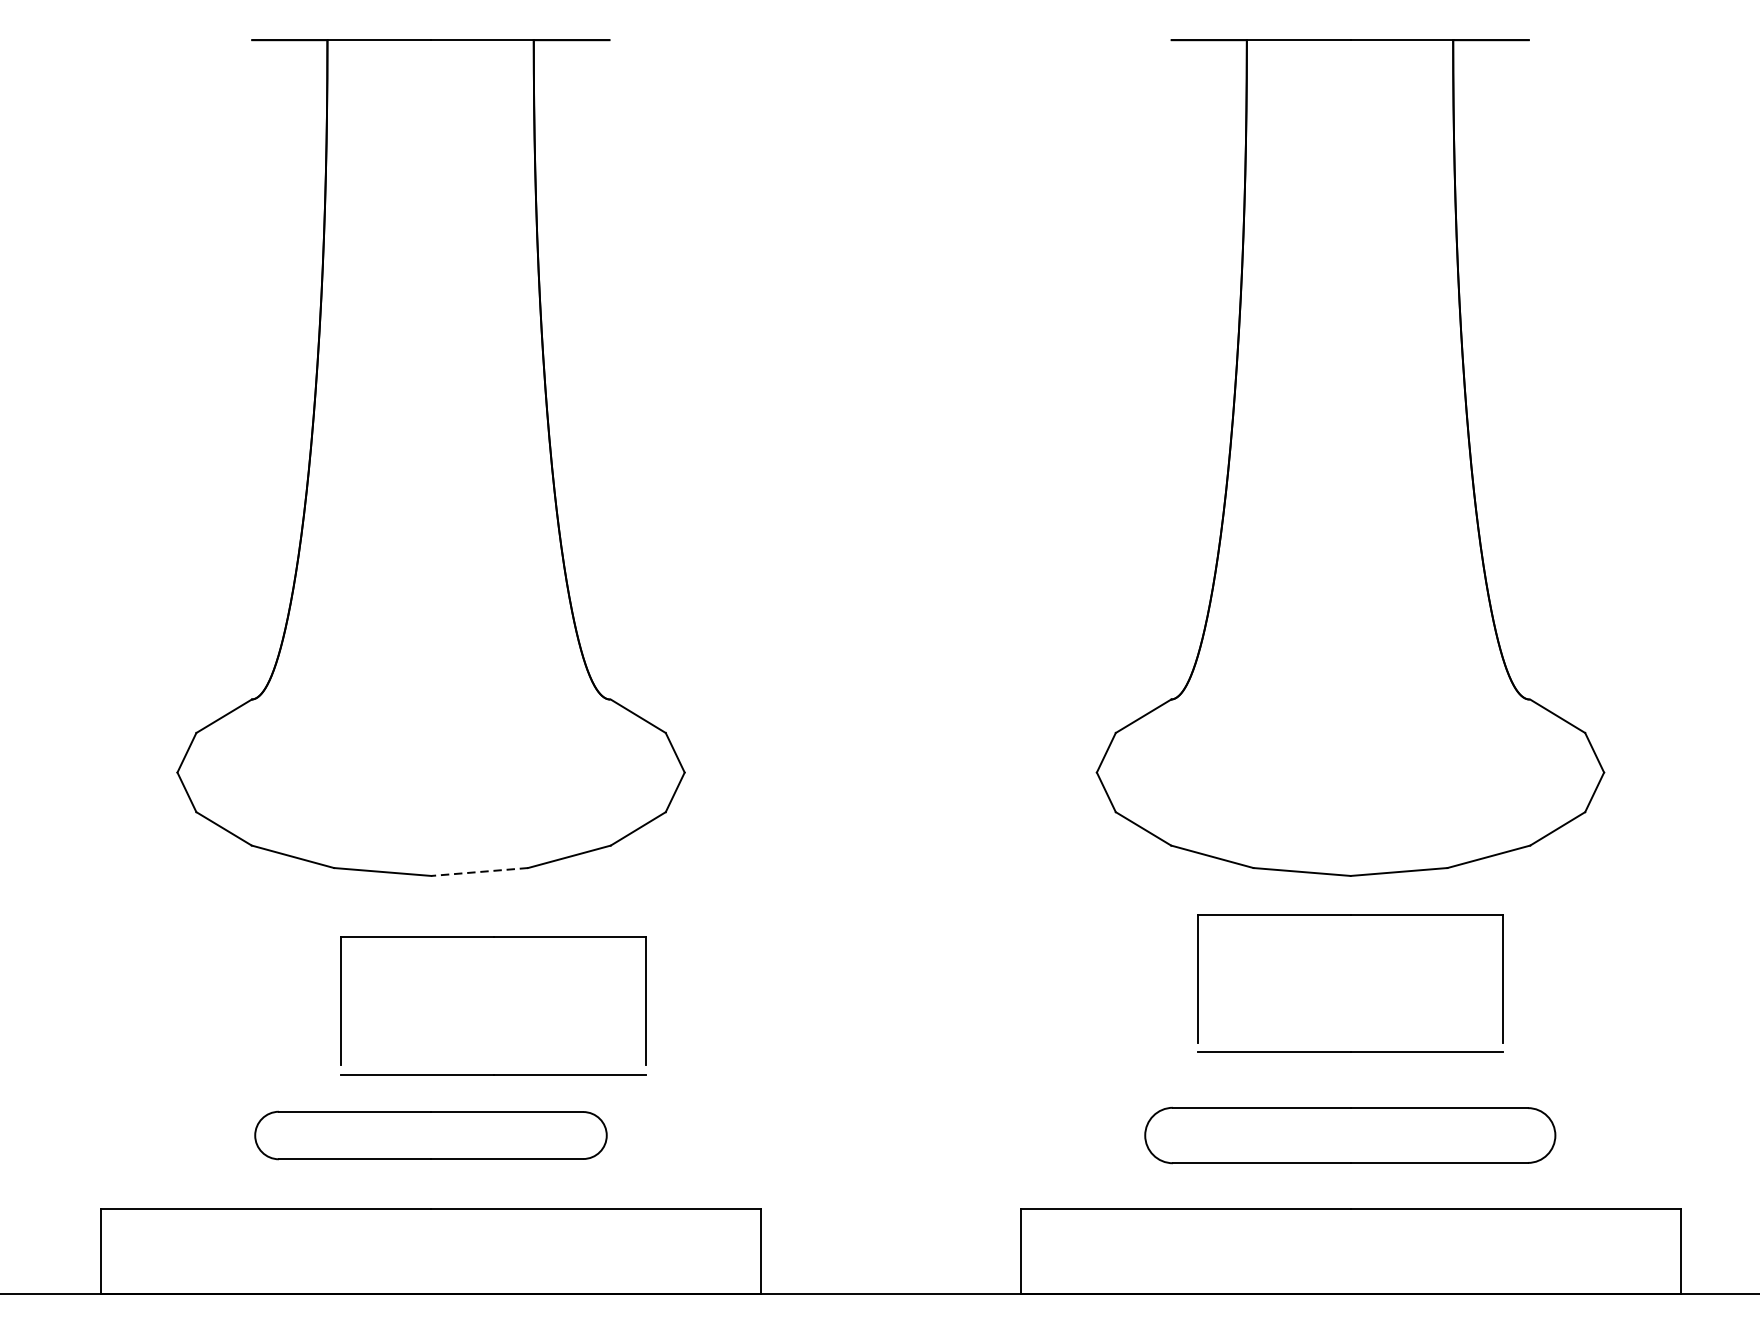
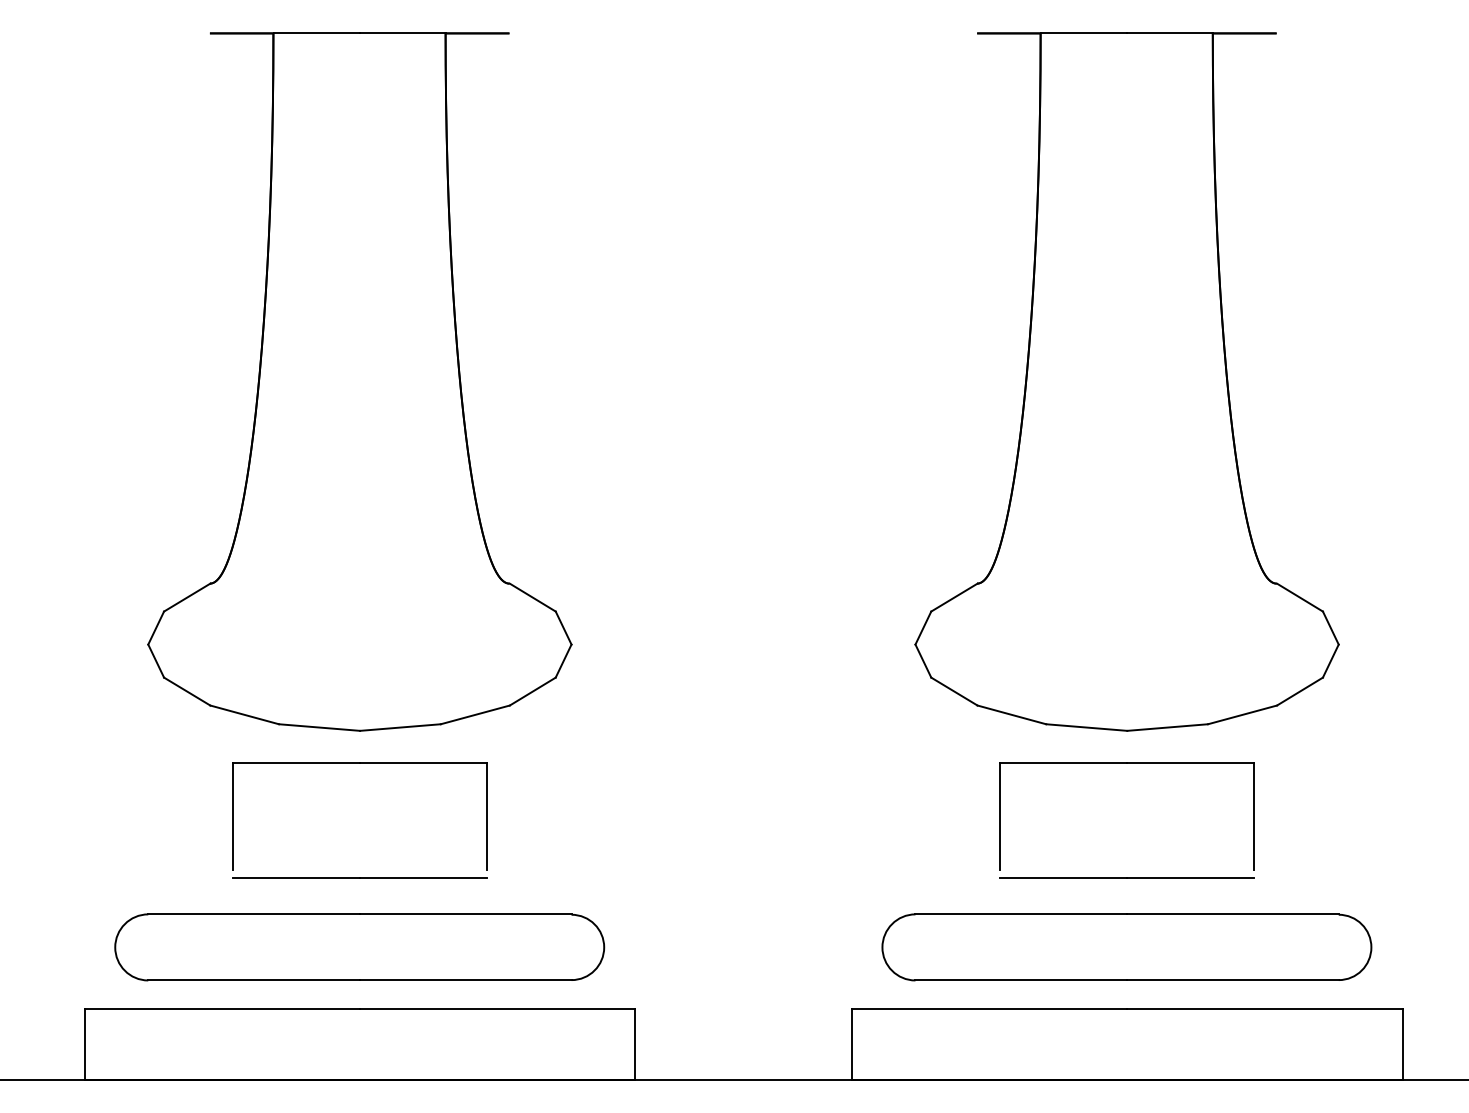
line: (479, 871) -> (400, 727), dashed -> solid
part: (492, 937) -> (359, 763), moved
part: (430, 1135) -> (359, 947), size x1.67
part: (1349, 1135) -> (1126, 947), size x1.43

